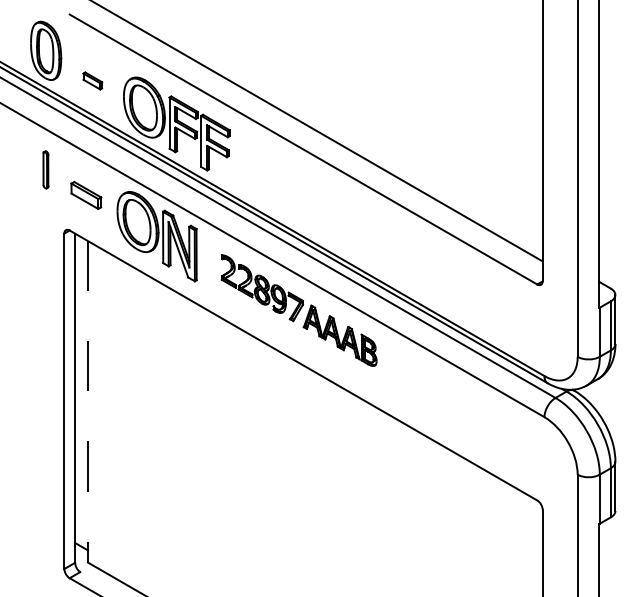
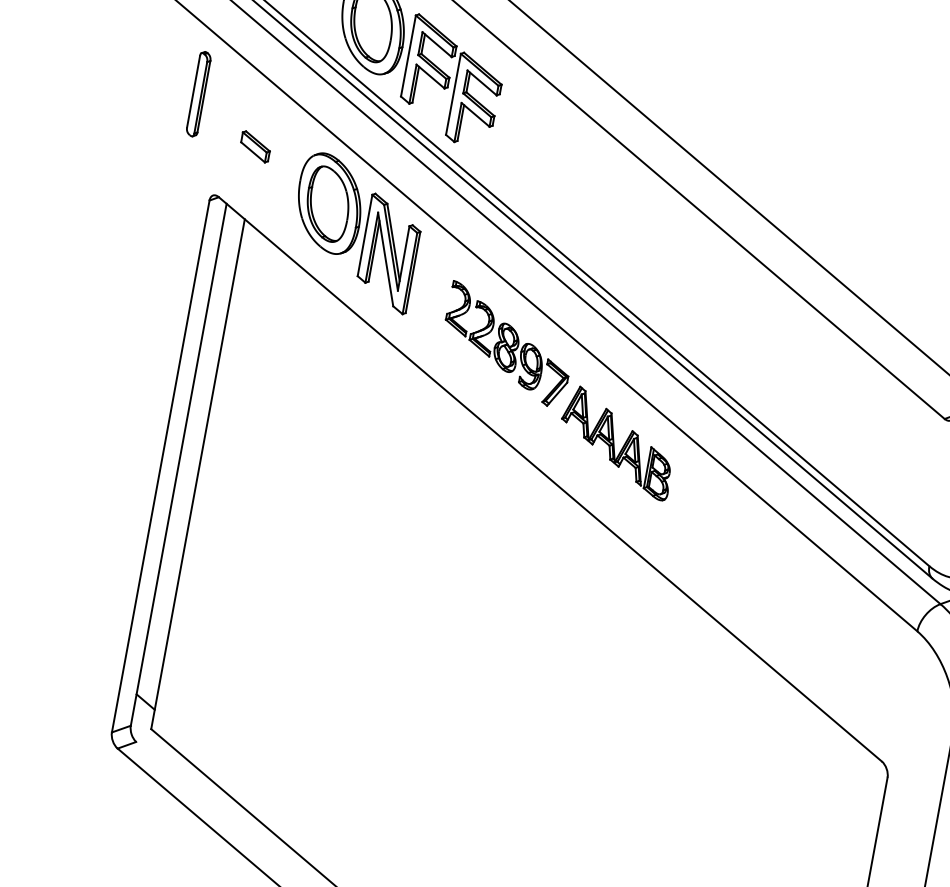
part: (45, 169) -> (198, 93), size x1.43
part: (86, 195) -> (255, 146), size x0.62
line: (87, 401) -> (197, 473), dashed -> solid

